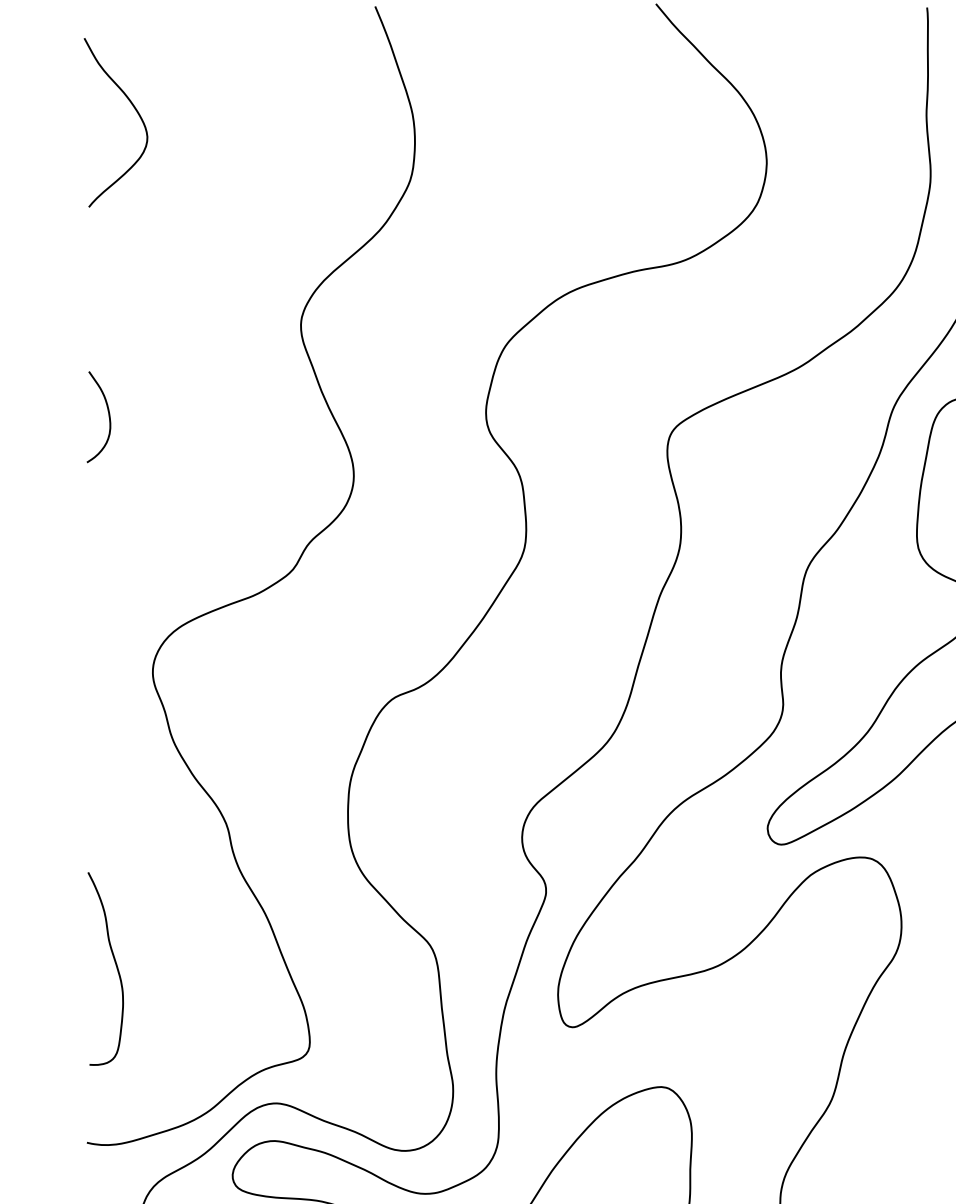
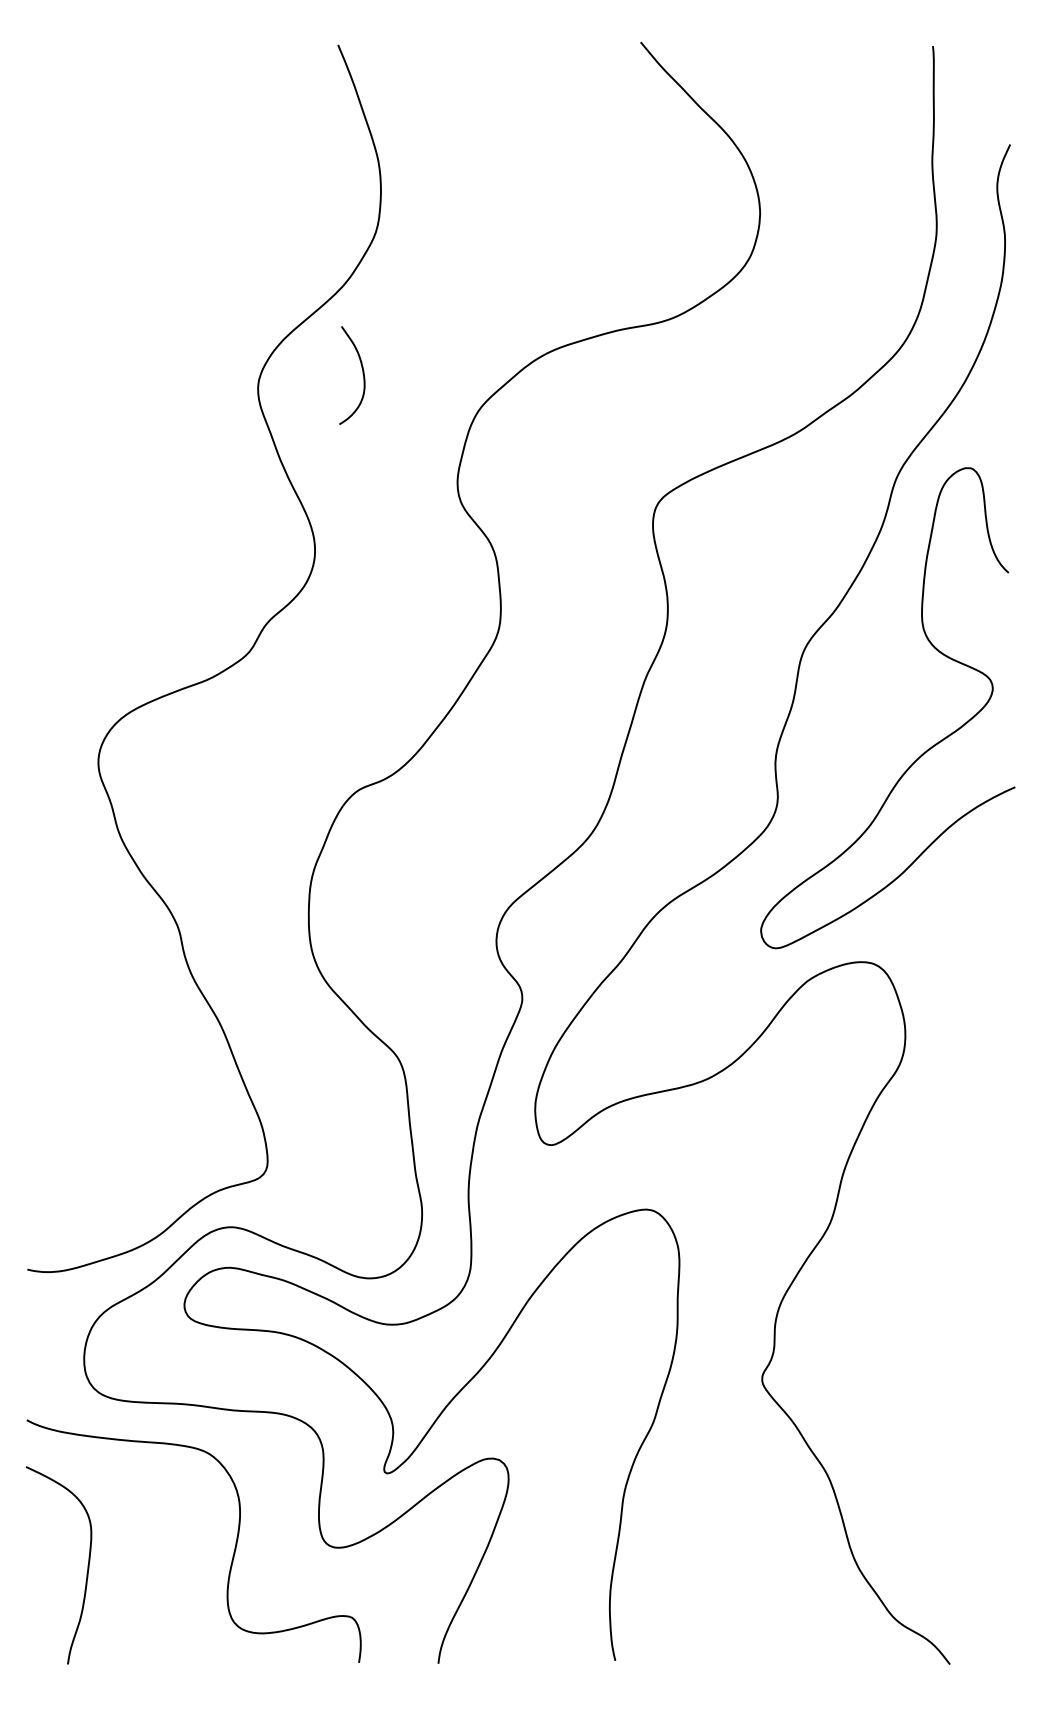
curve: (134, 109) -> (78, 155), removed
curve: (108, 416) -> (362, 374), moved
curve: (115, 966) -> (58, 1079), removed

